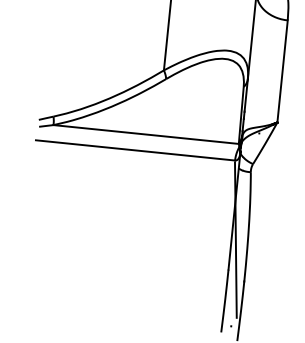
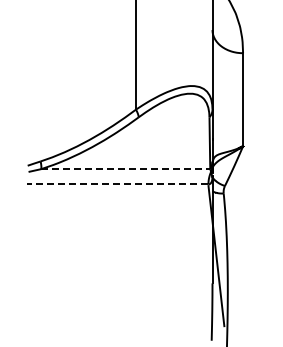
line: (146, 135) -> (126, 169), solid -> dashed
line: (135, 150) -> (117, 184), solid -> dashed

